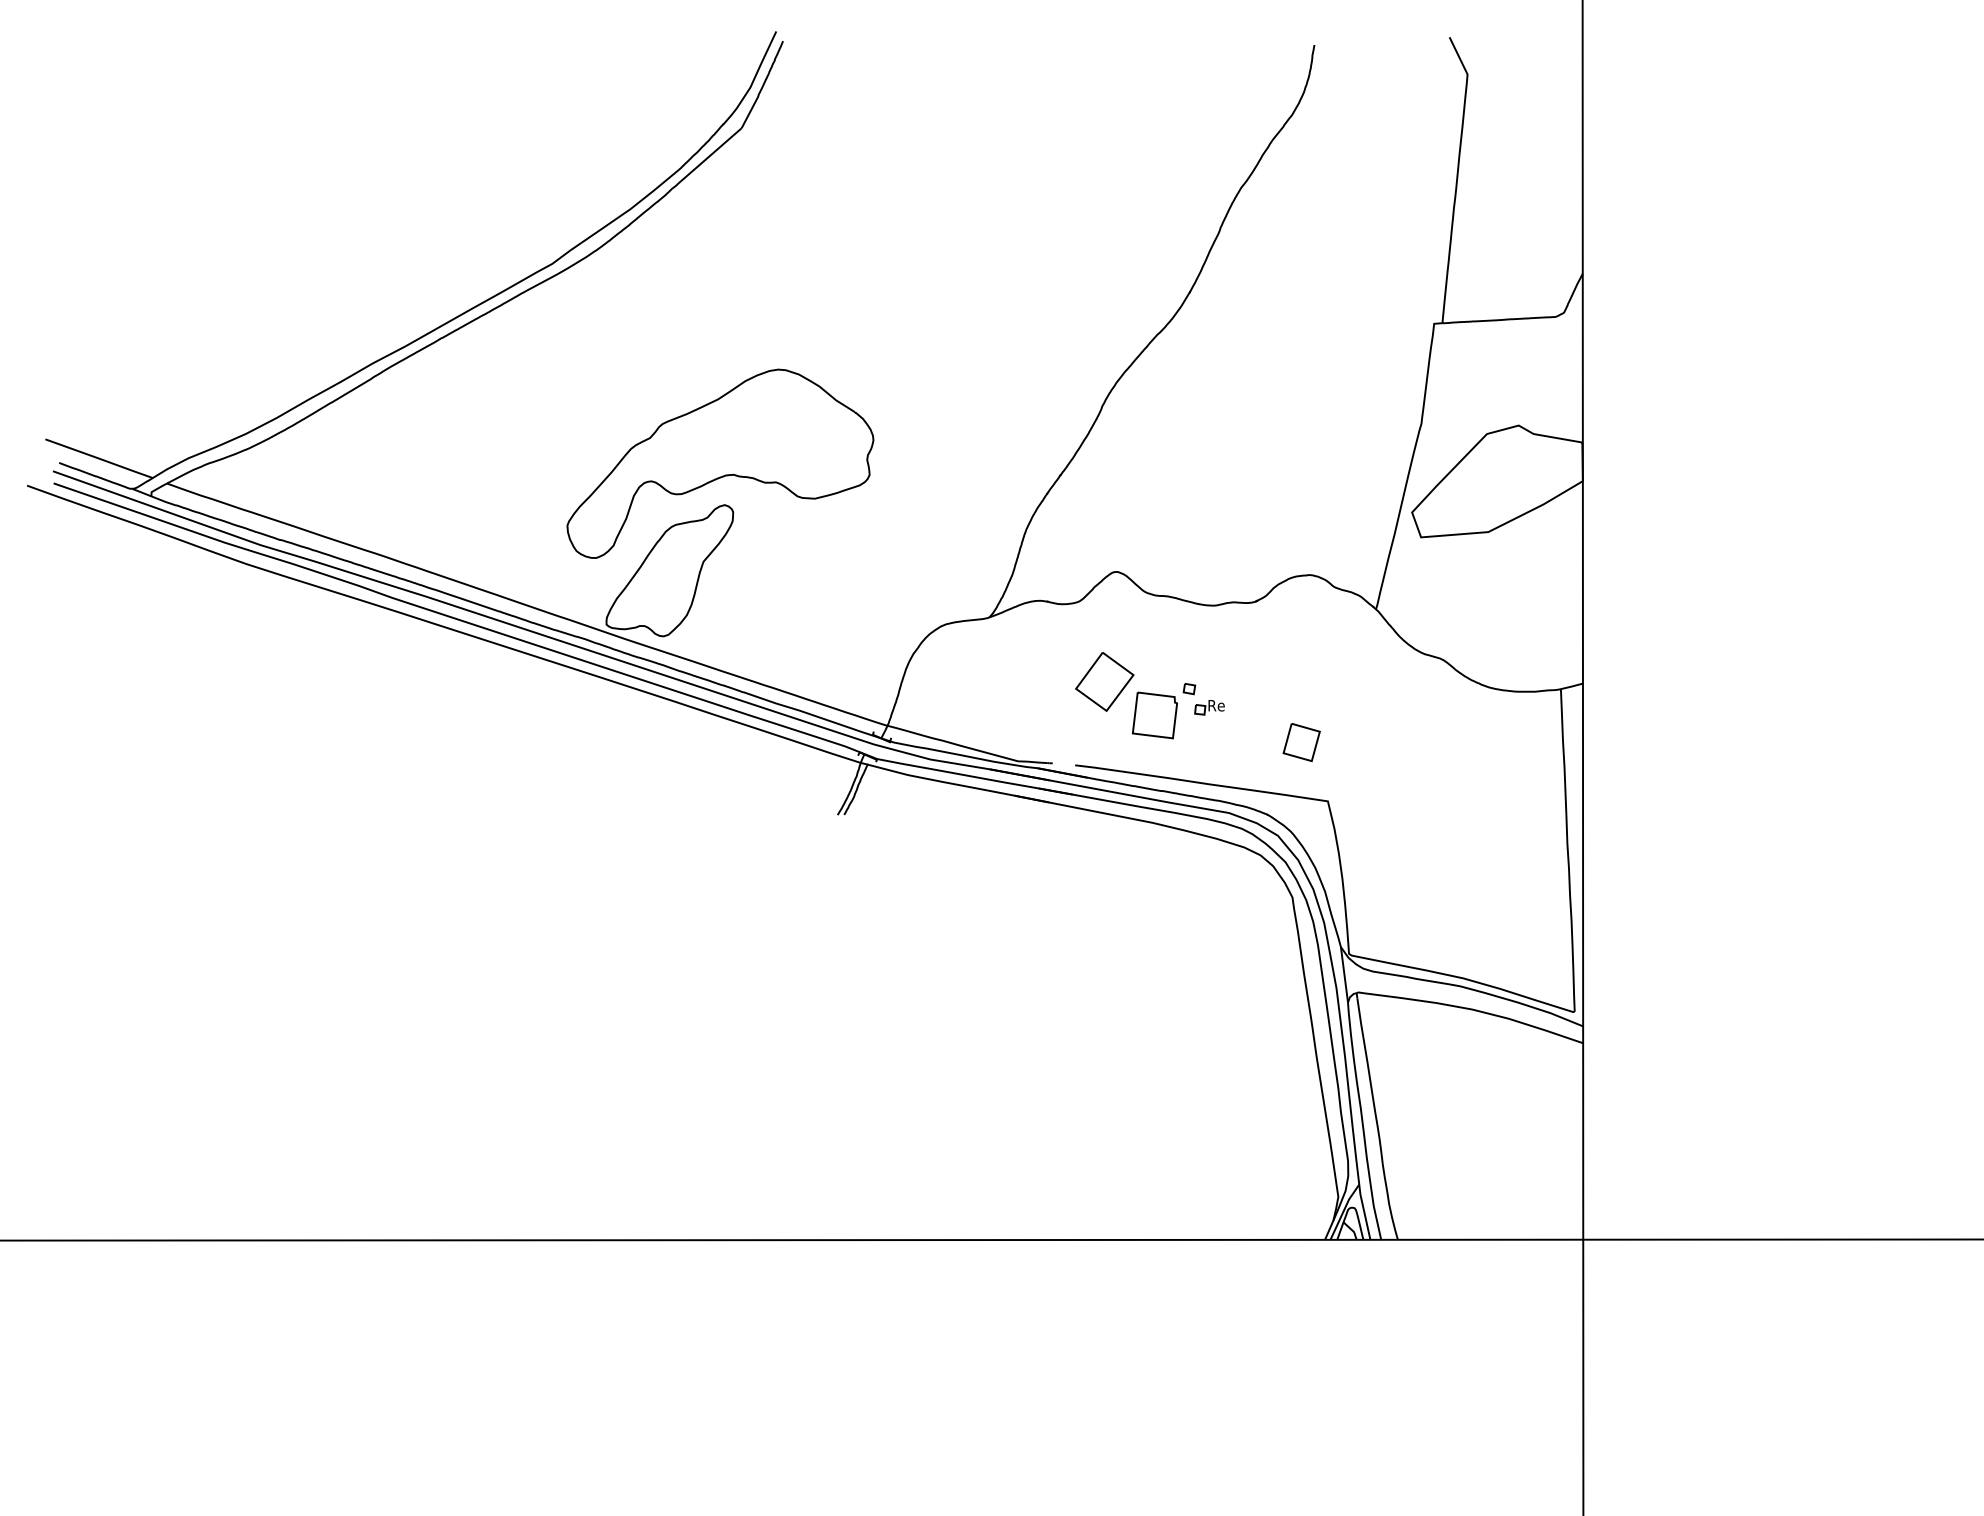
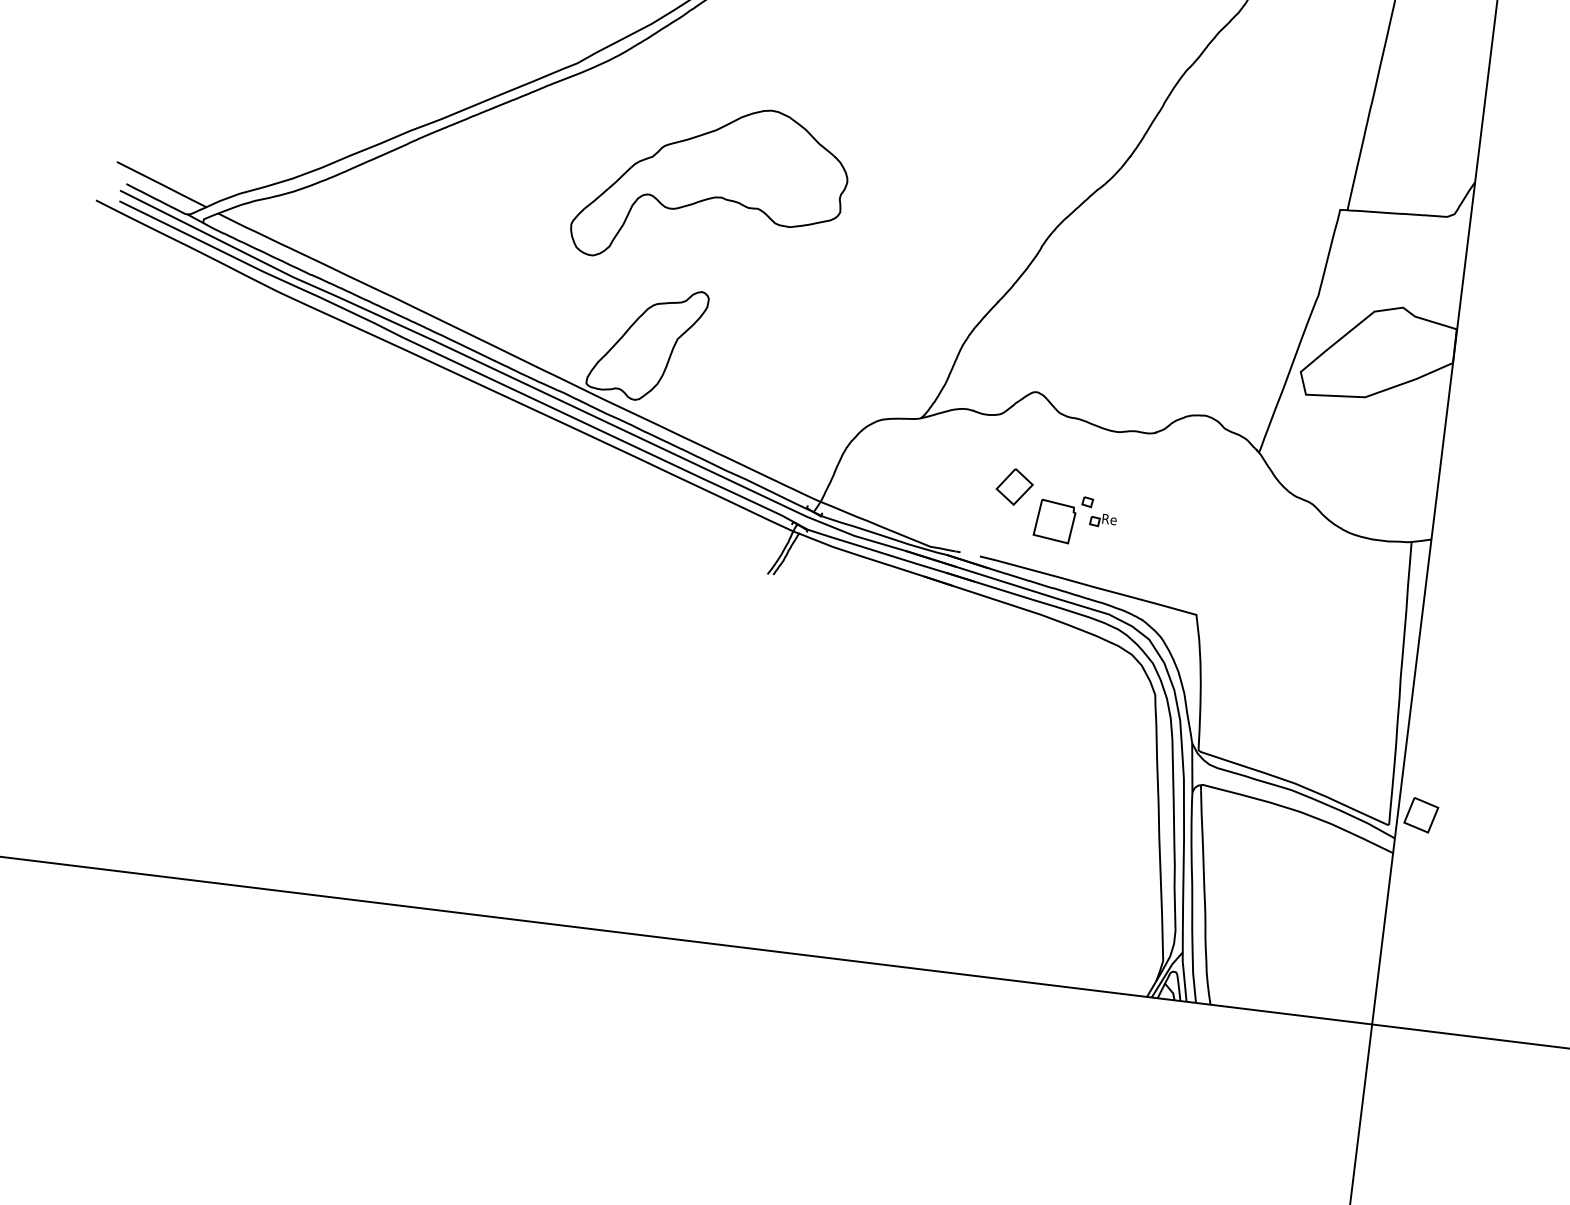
part: (720, 463) -> (711, 186), moved
part: (1104, 681) -> (1014, 486), size x0.7
part: (1301, 742) -> (1421, 815), moved

